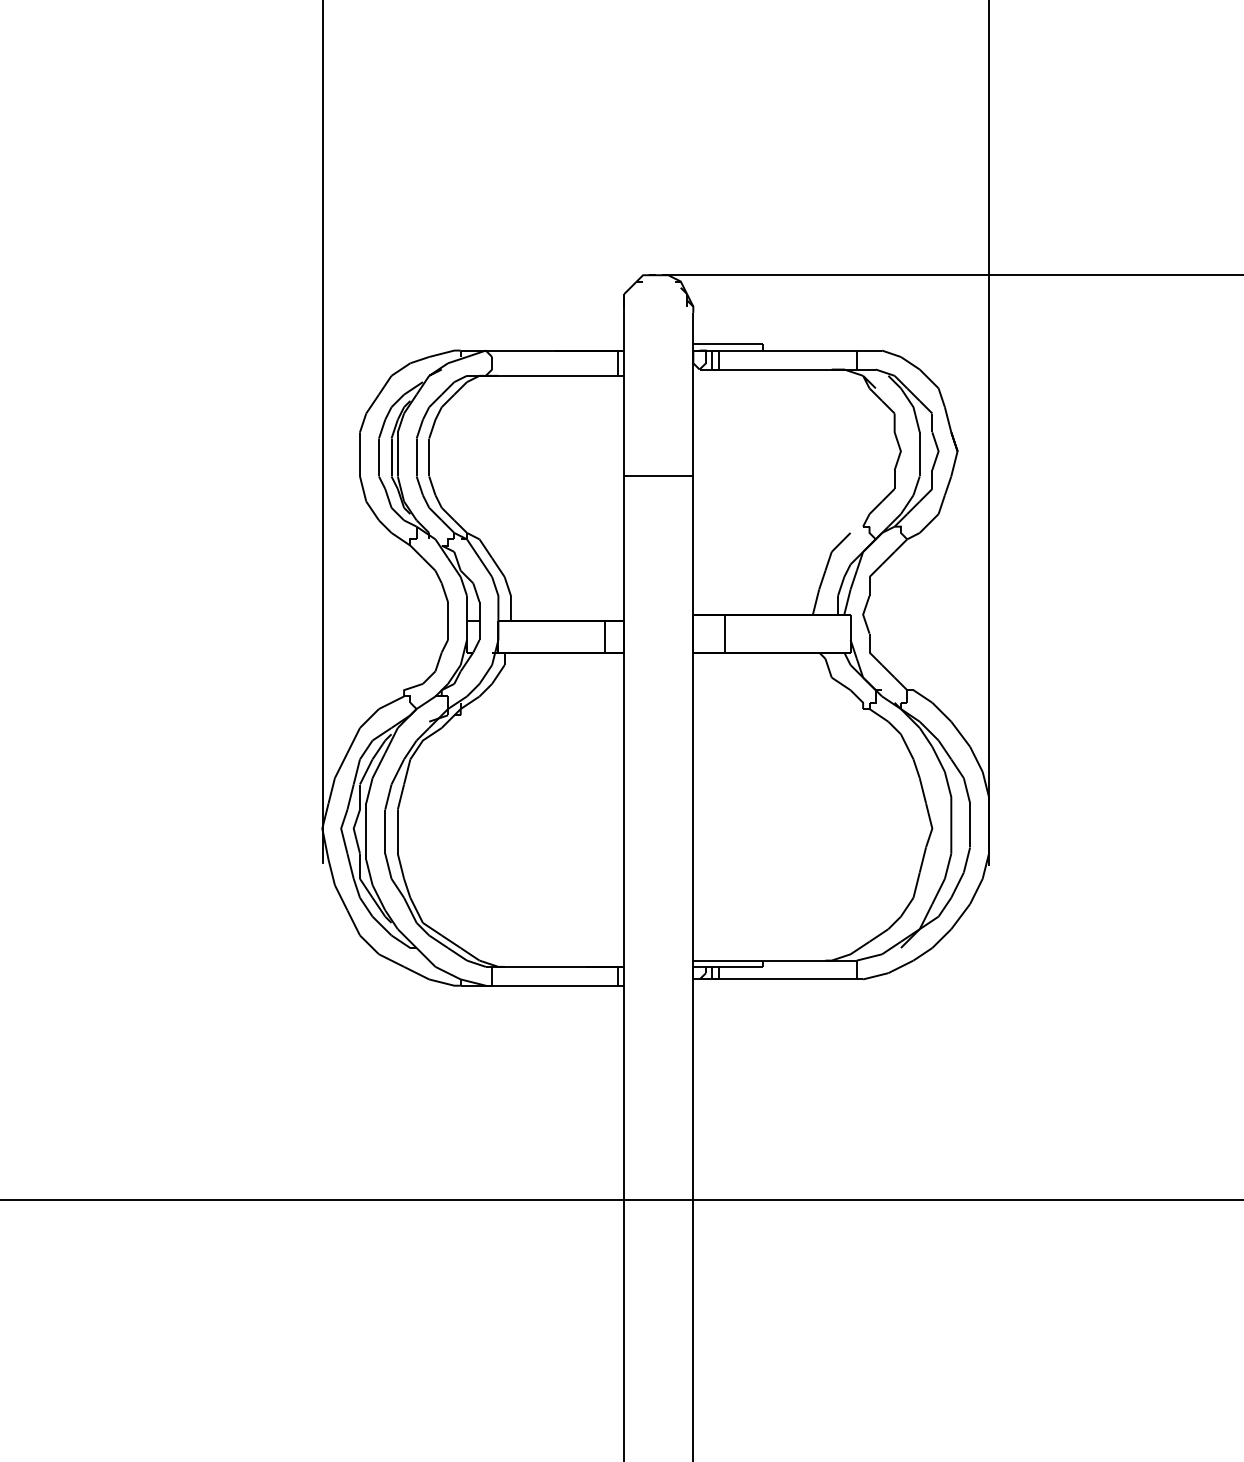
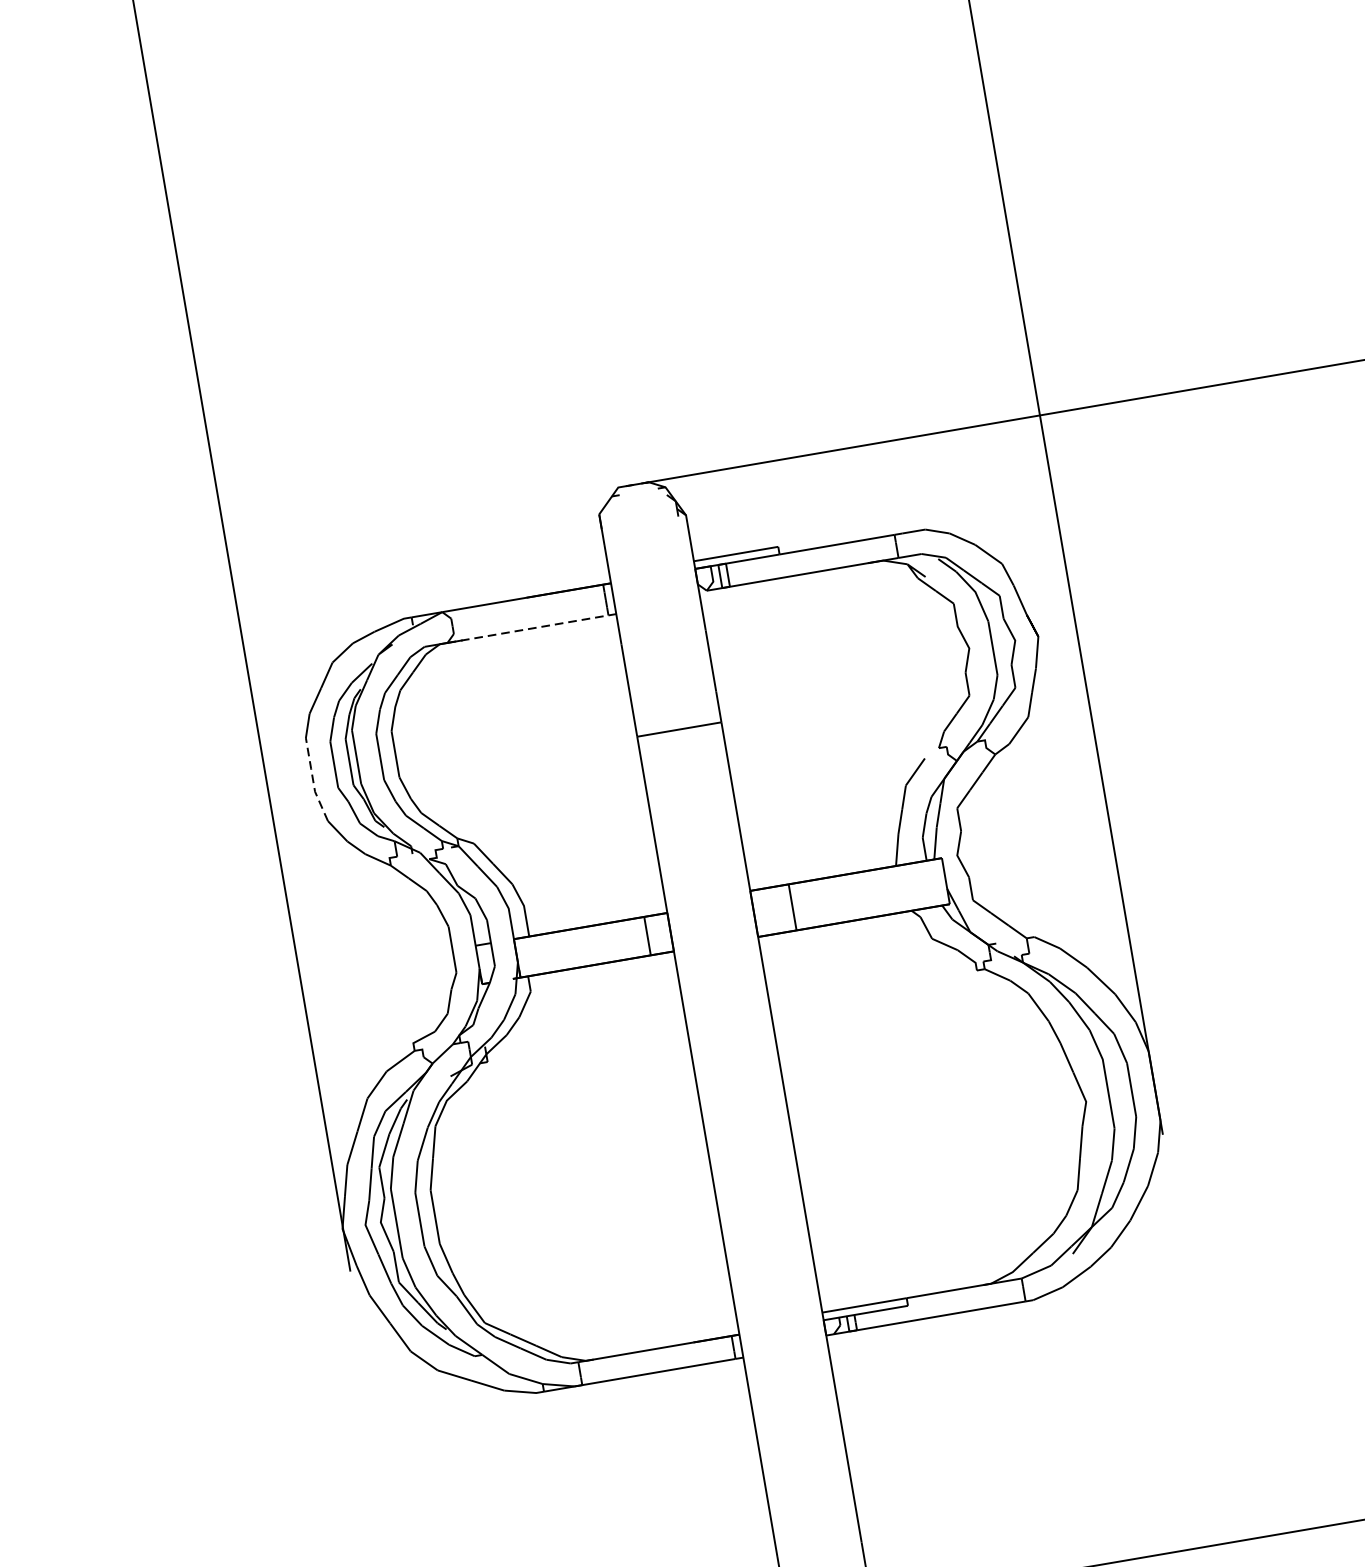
line: (551, 375) -> (527, 628), solid -> dashed
line: (360, 466) -> (313, 779), solid -> dashed

